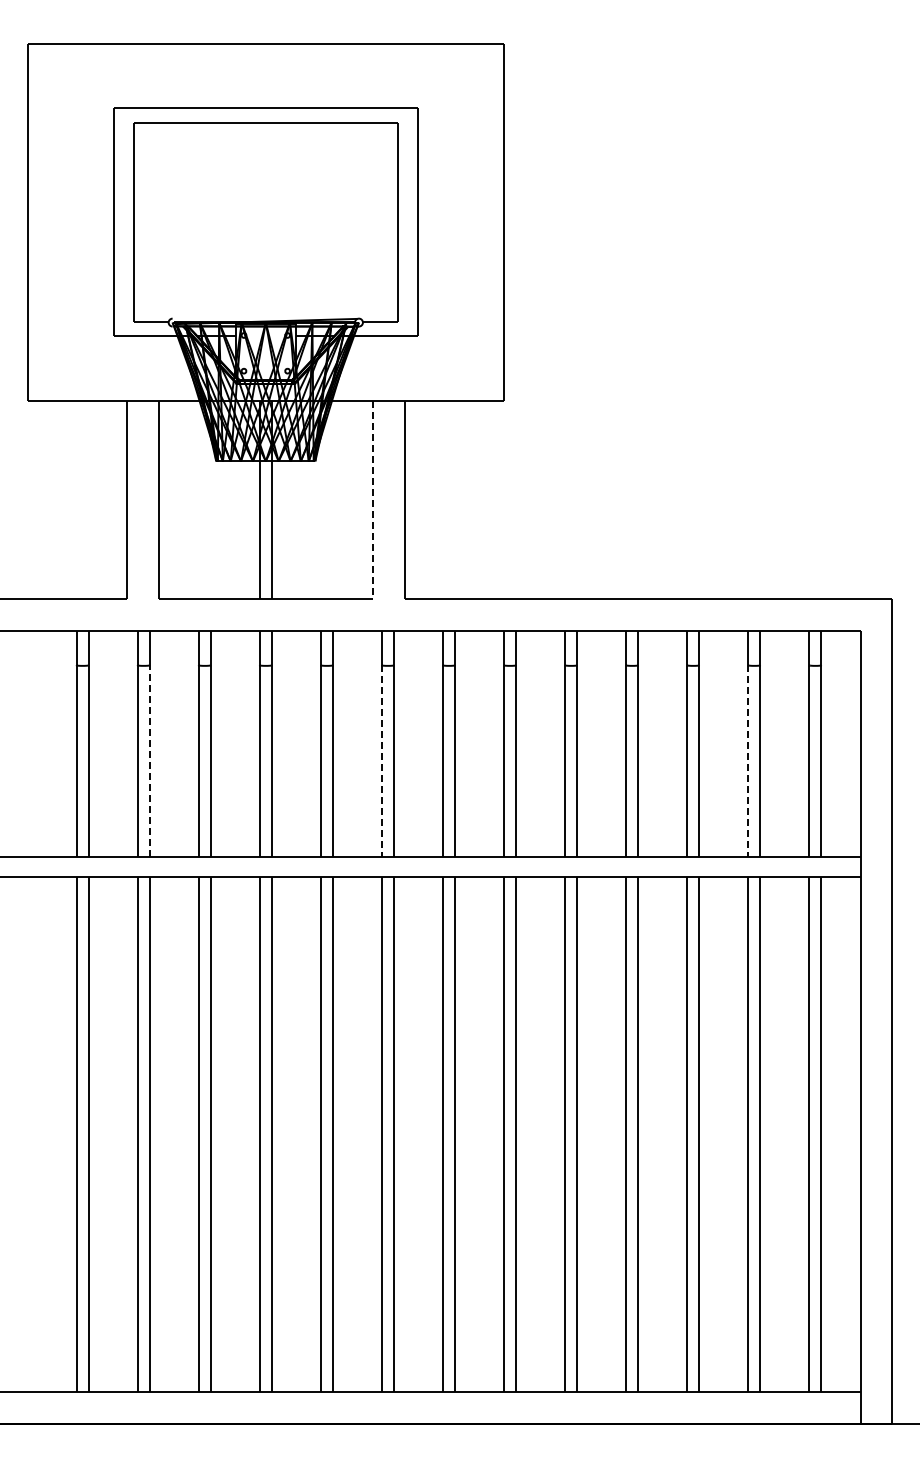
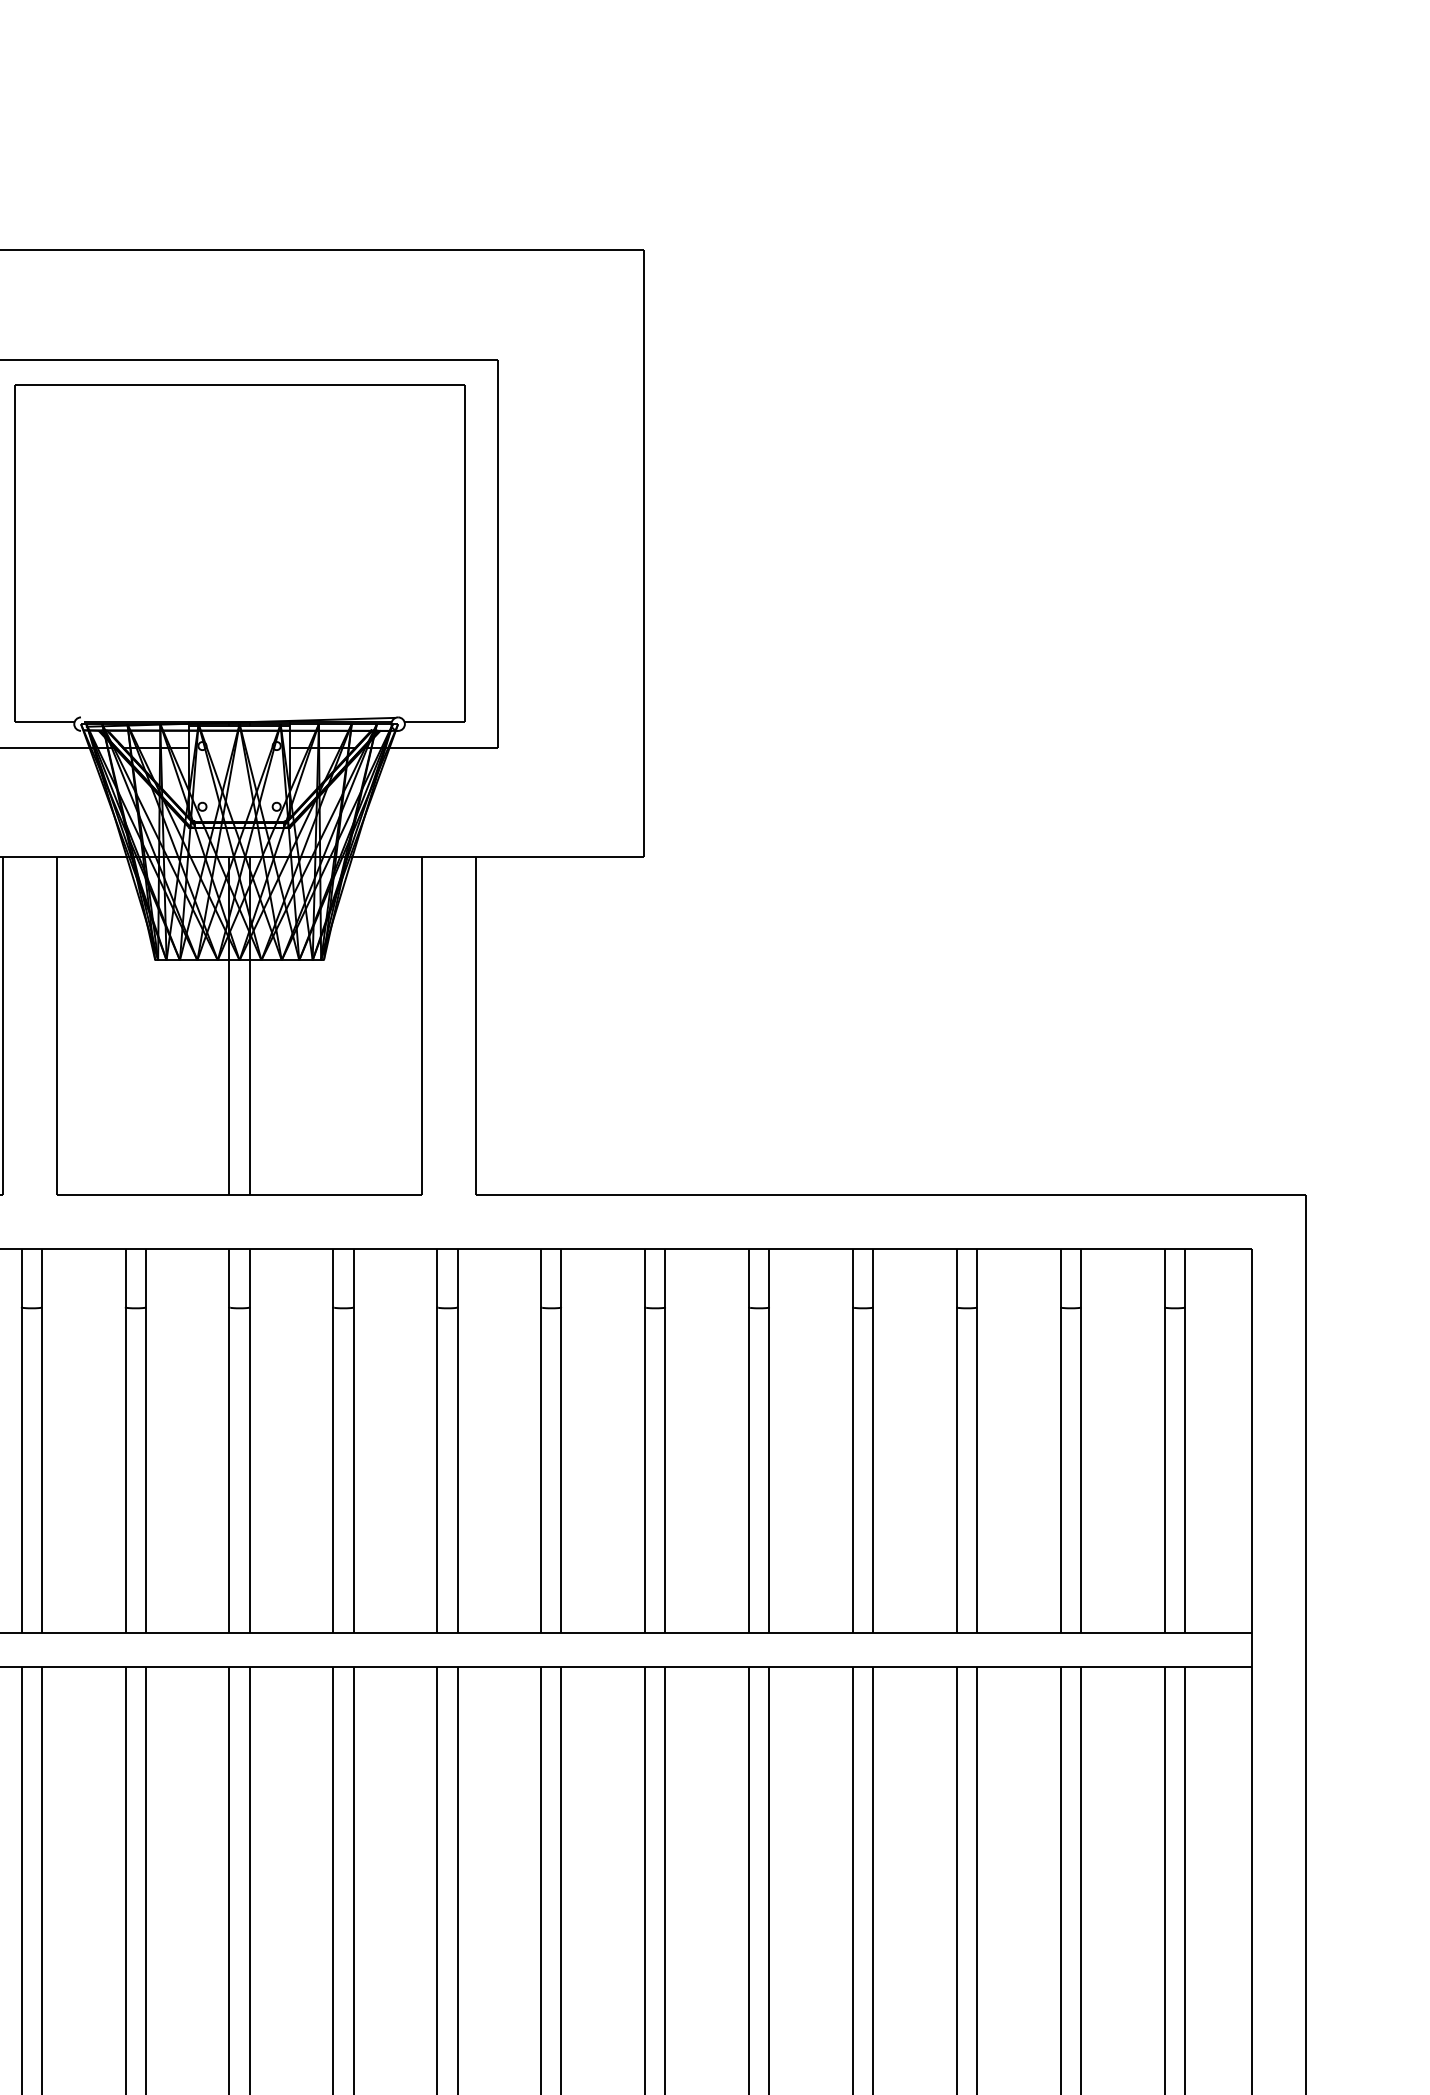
line: (372, 500) -> (421, 1026), dashed -> solid
line: (149, 761) -> (41, 1471), dashed -> solid
line: (381, 761) -> (436, 1471), dashed -> solid
line: (748, 761) -> (1061, 1471), dashed -> solid

